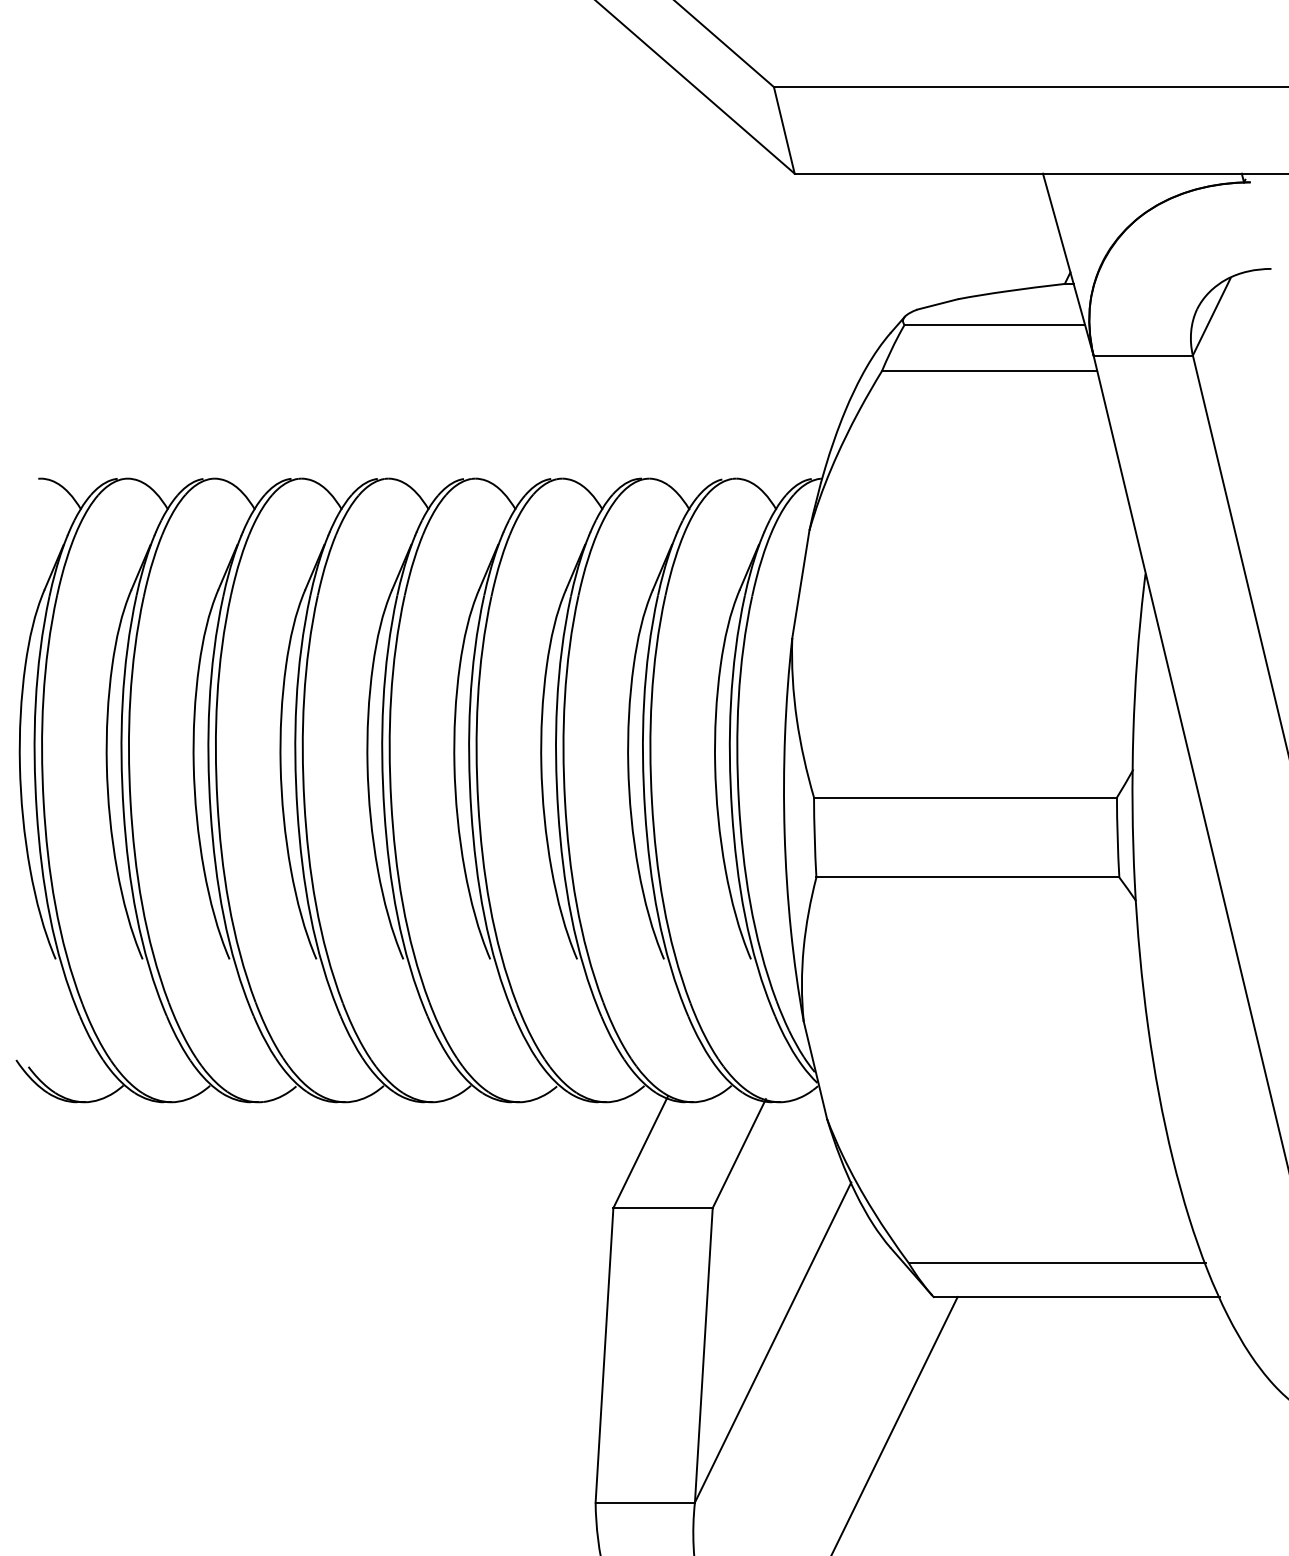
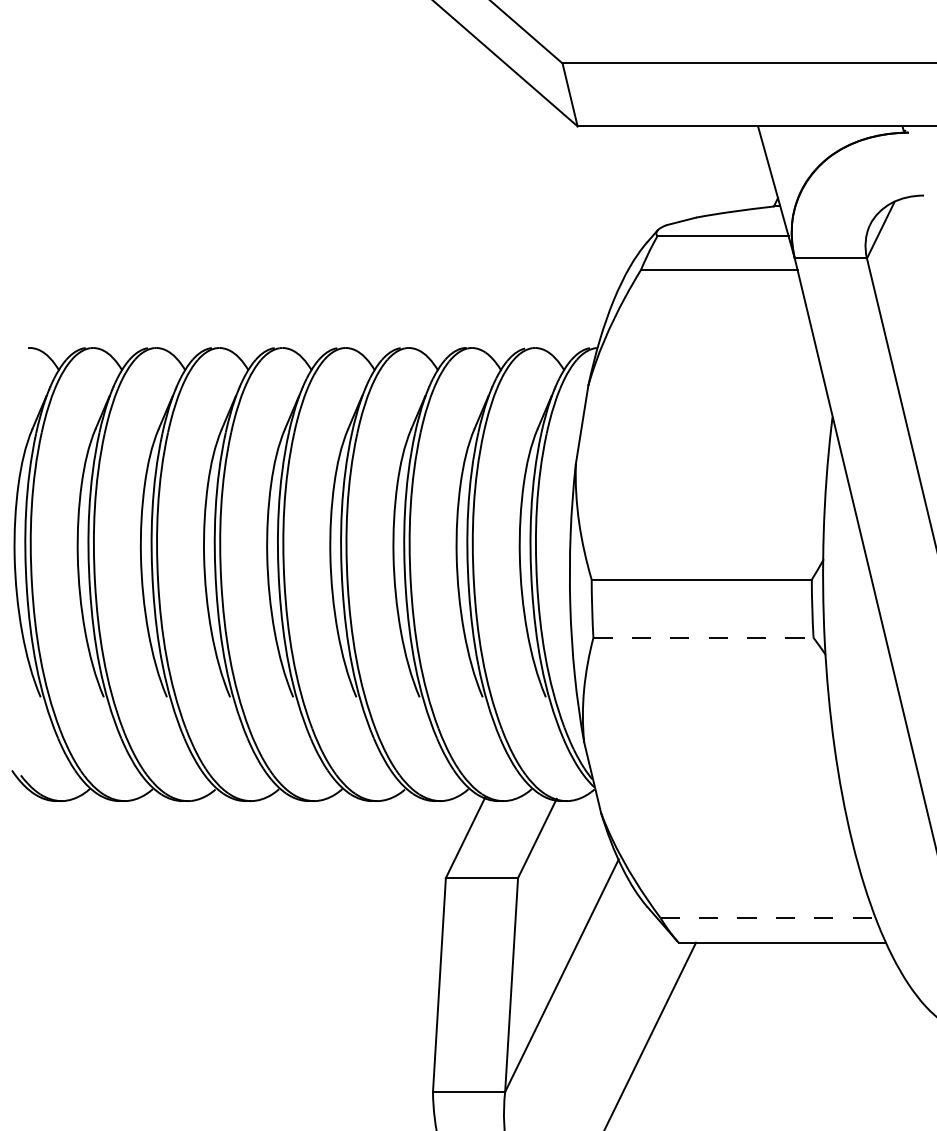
line: (967, 877) -> (703, 637), solid -> dashed
line: (1057, 1262) -> (768, 917), solid -> dashed

